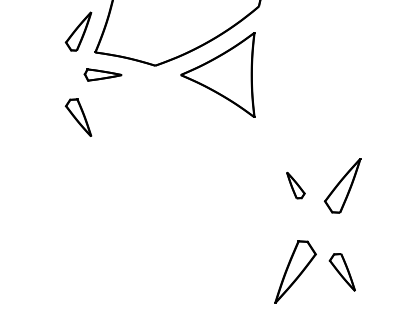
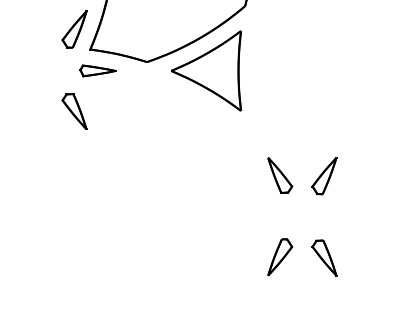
part: (295, 185) -> (279, 175), size x1.43
part: (341, 186) -> (323, 176), size x0.71
part: (295, 271) -> (279, 257), size x0.62

